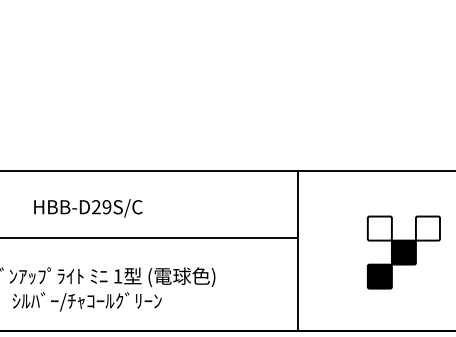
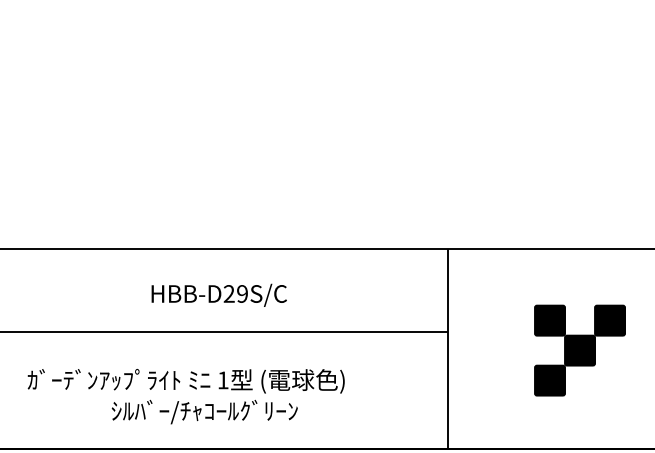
text: (87, 207) -> (218, 294), moved
fill: (380, 228) -> (550, 320), added
fill: (428, 228) -> (610, 320), added
text: (86, 302) -> (204, 412), moved

